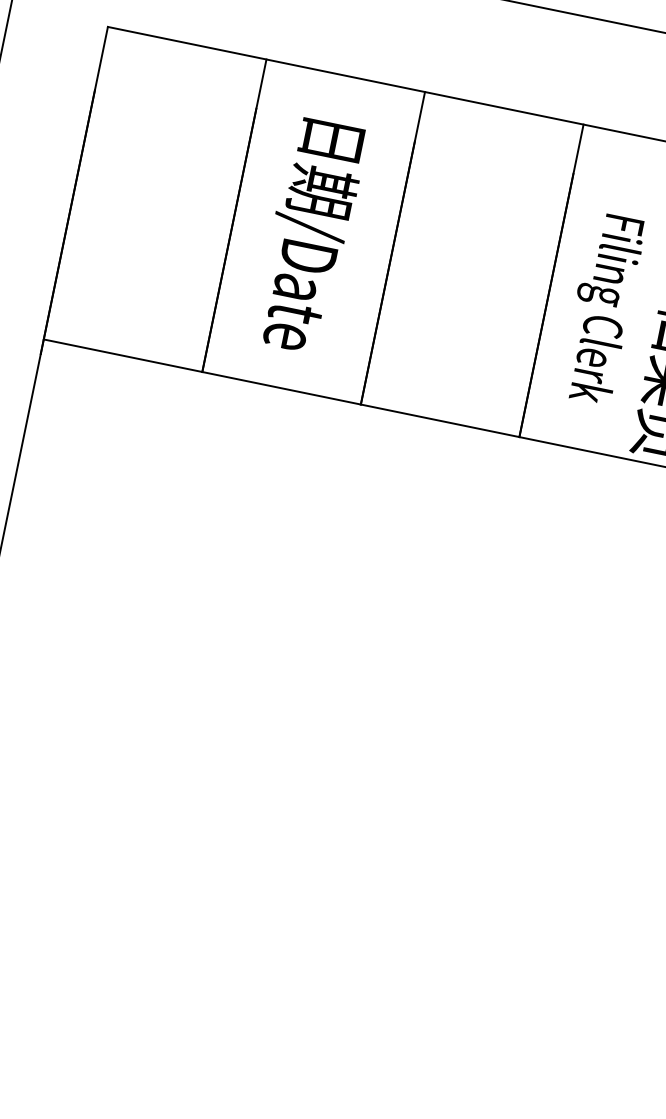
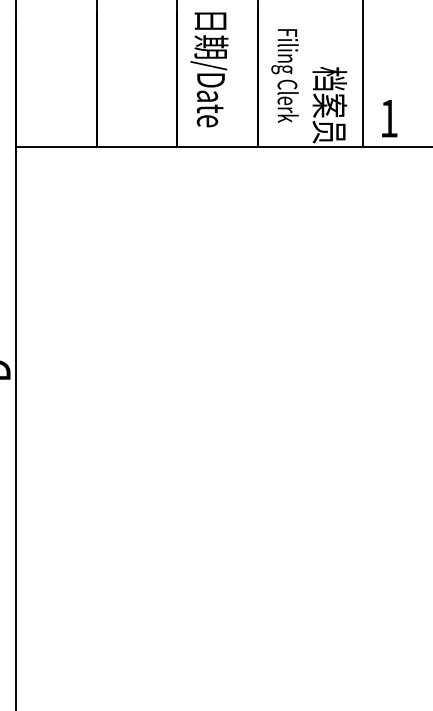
text: (309, 235) -> (209, 69), moved

